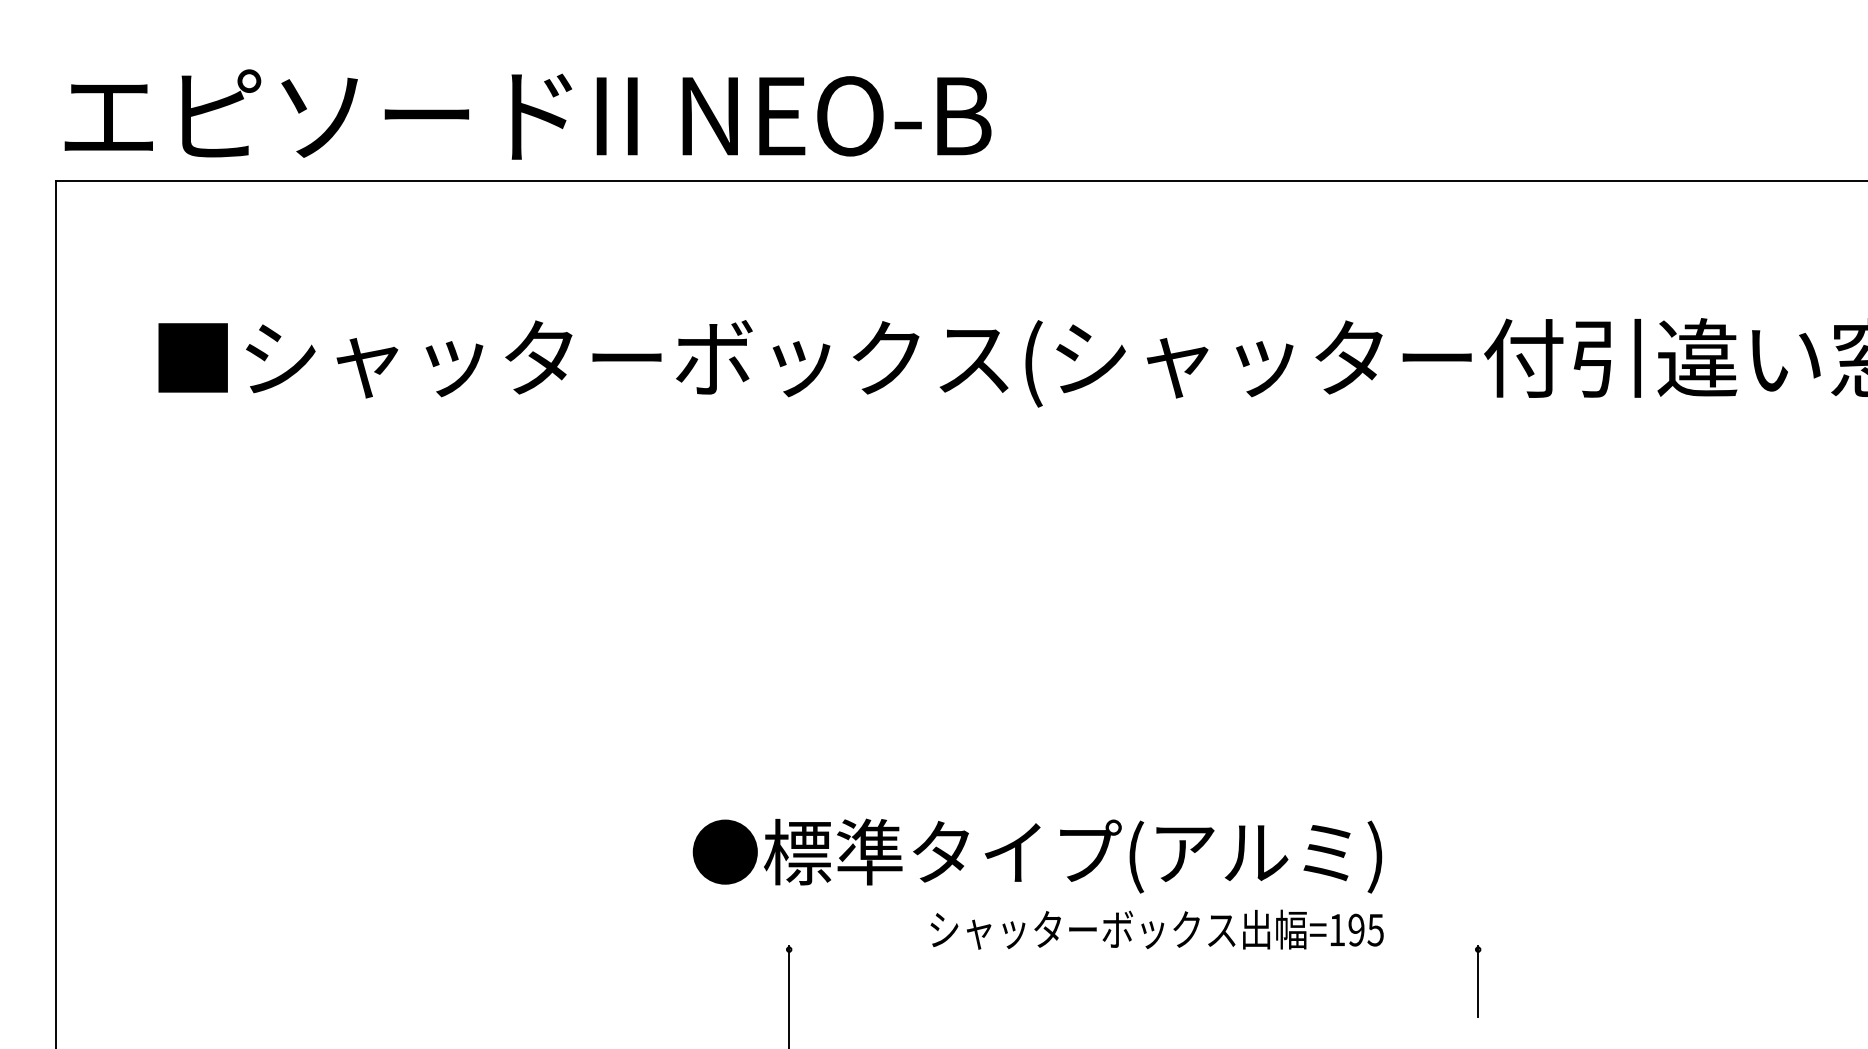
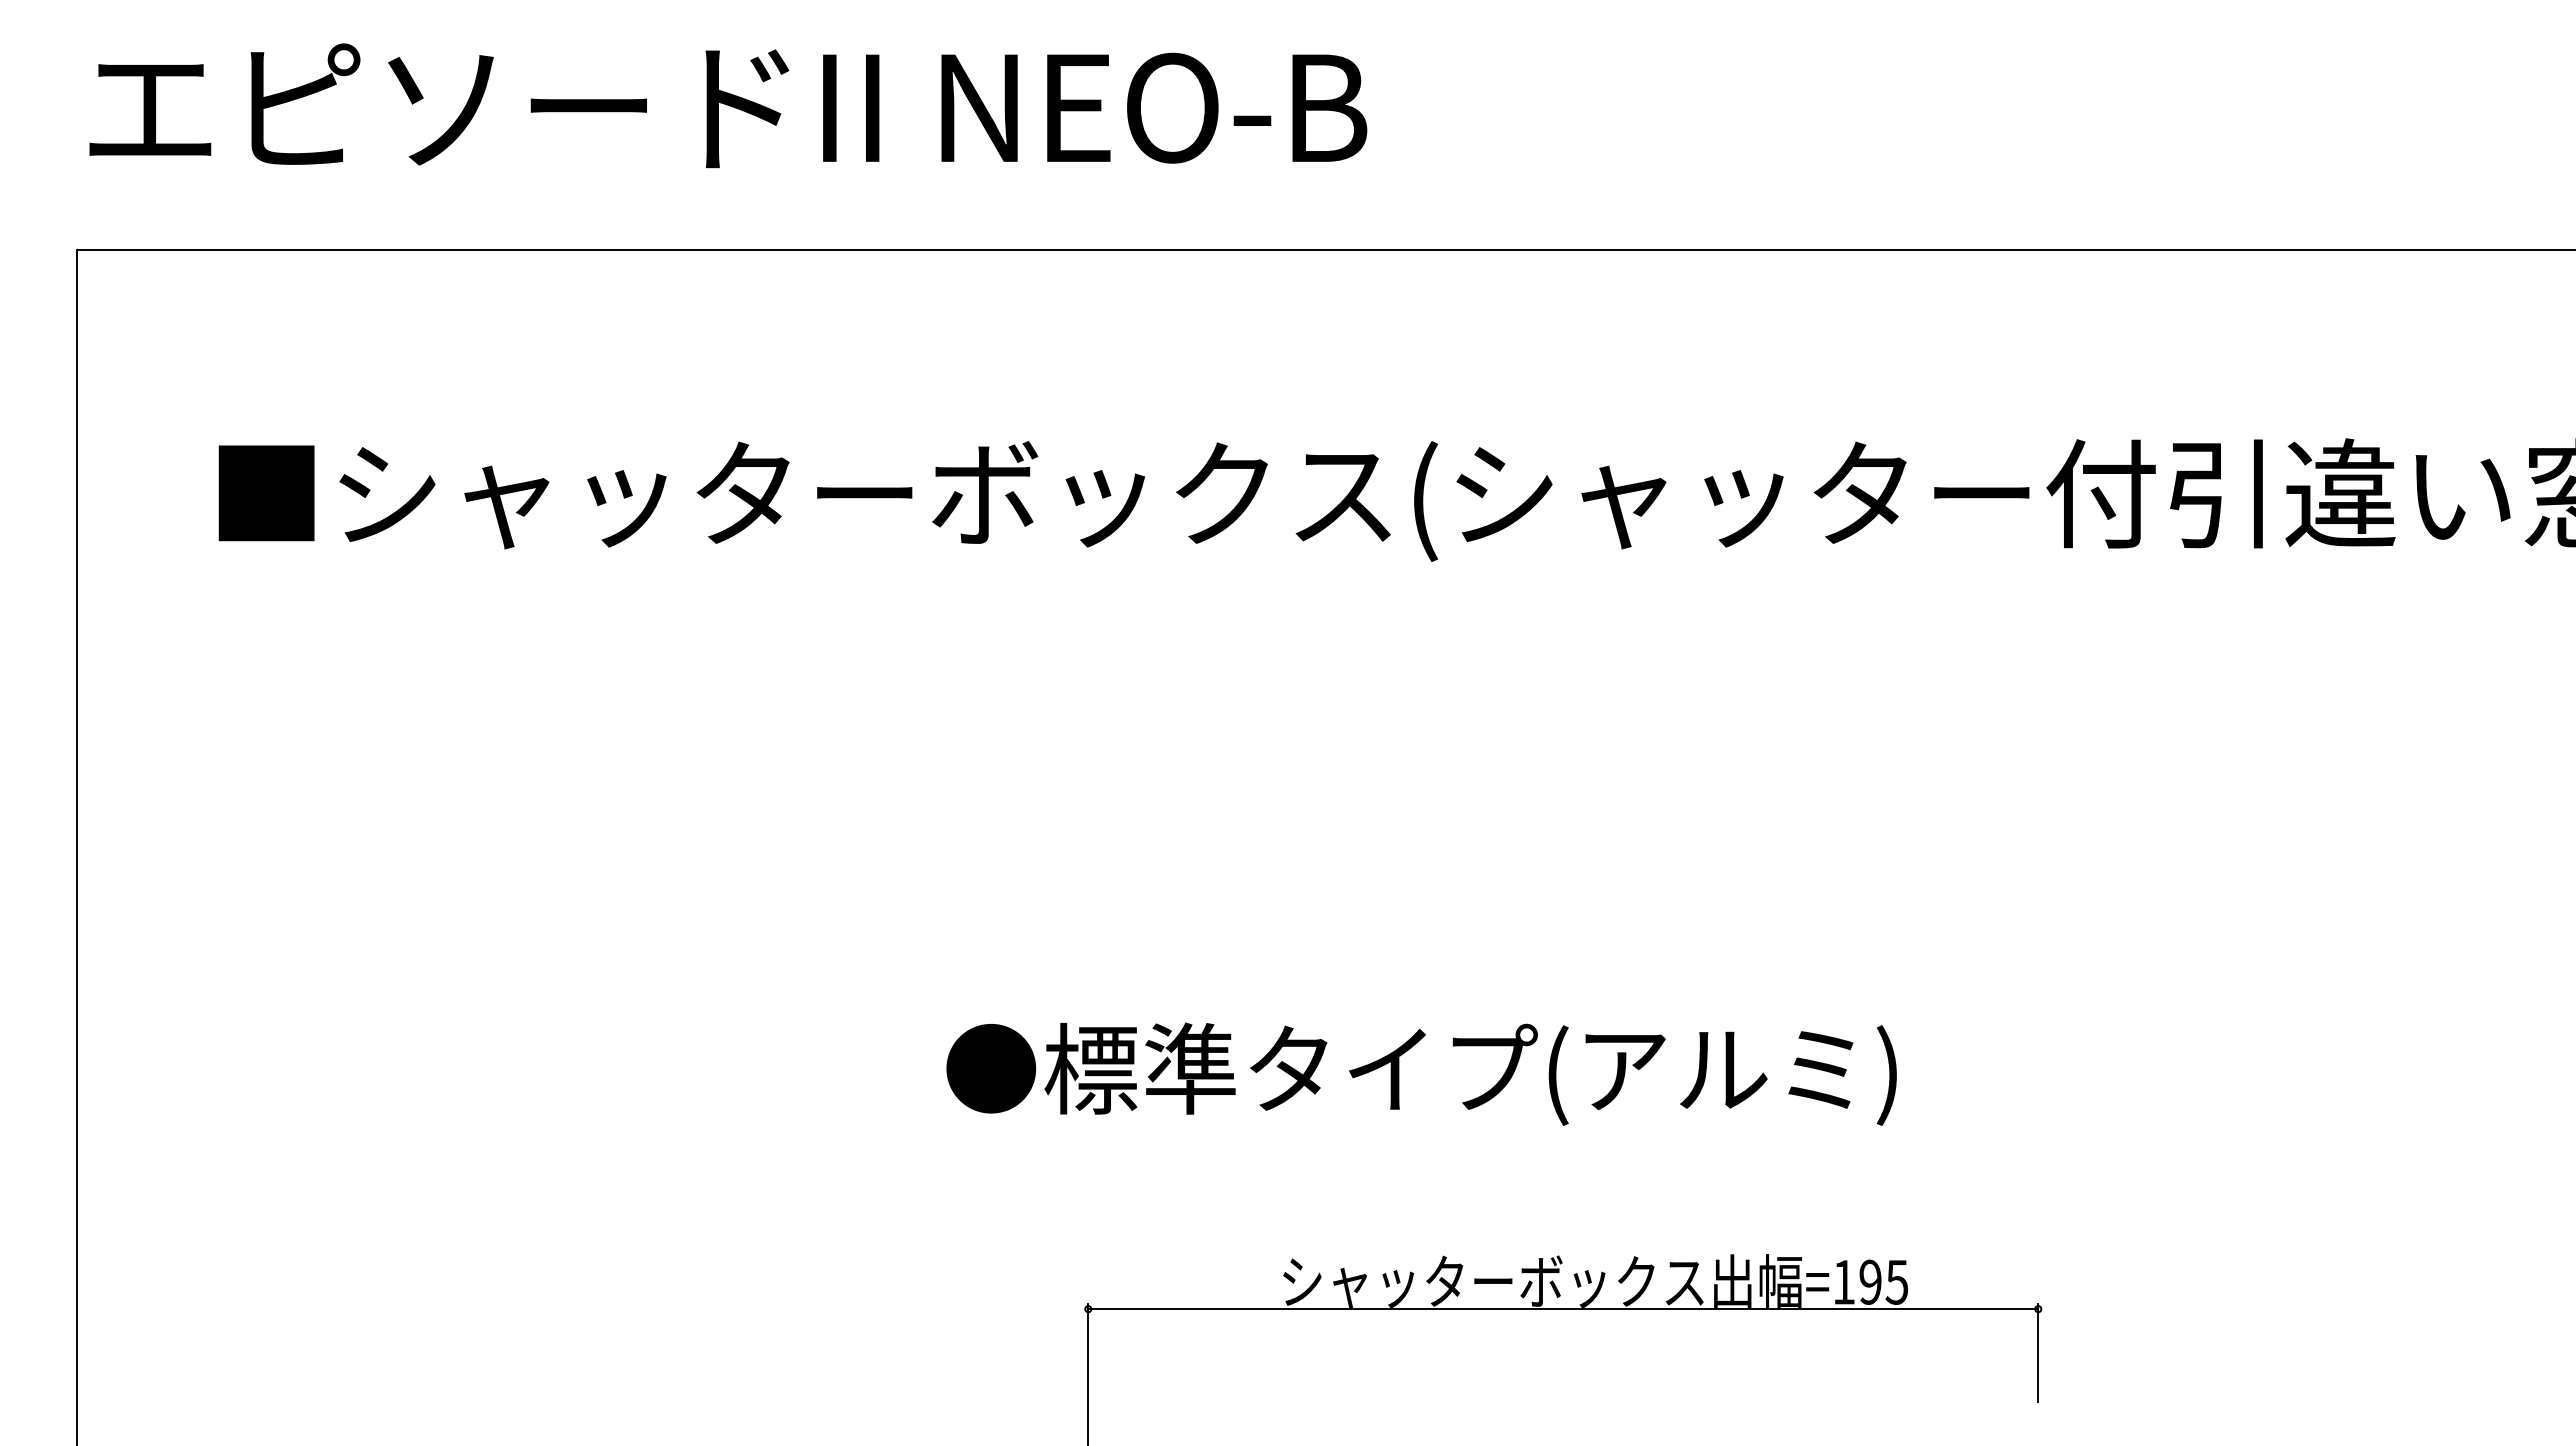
text: (528, 114) -> (728, 105), moved
text: (1037, 855) -> (1421, 1073), moved
line: (1133, 949) -> (1563, 1309), added

